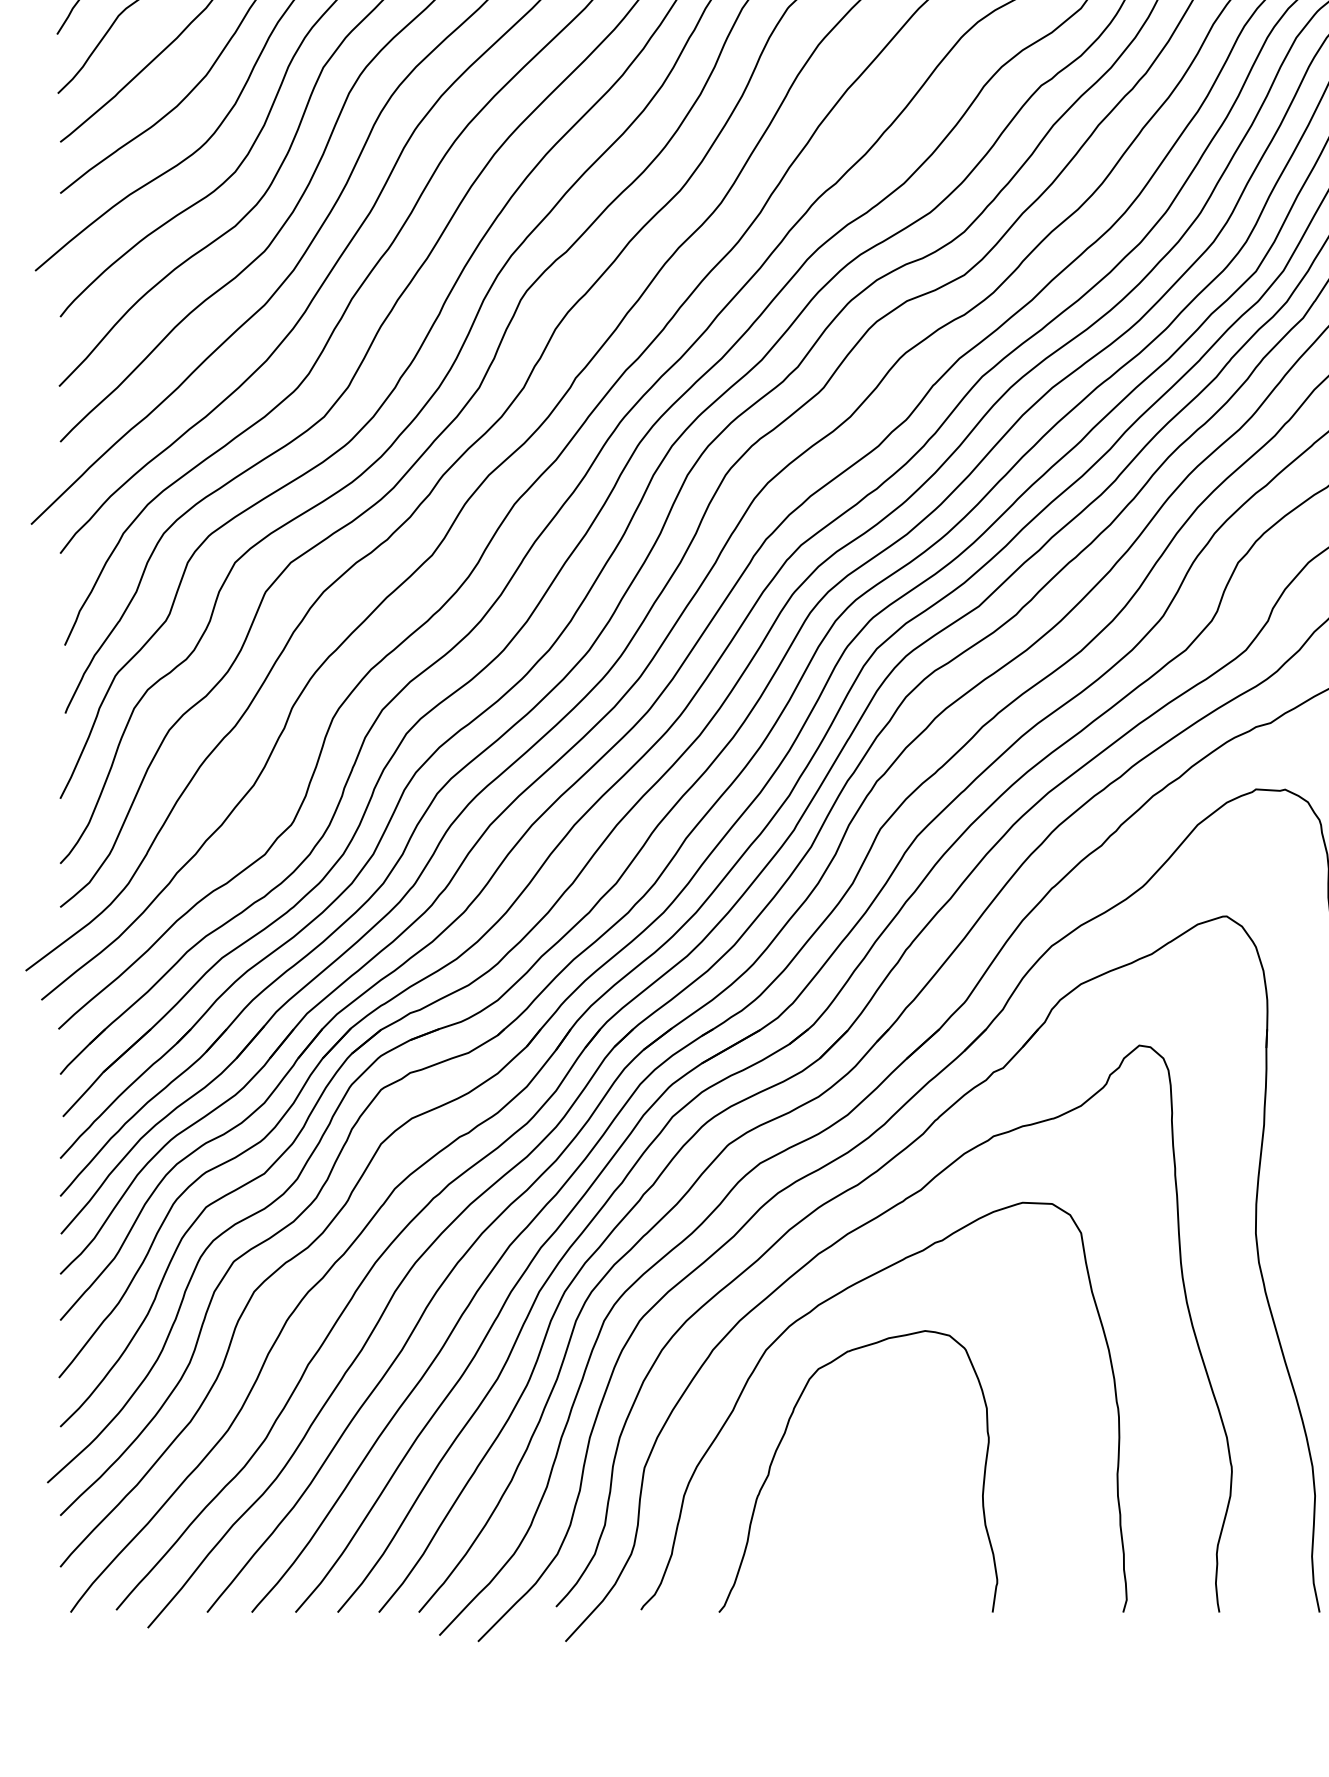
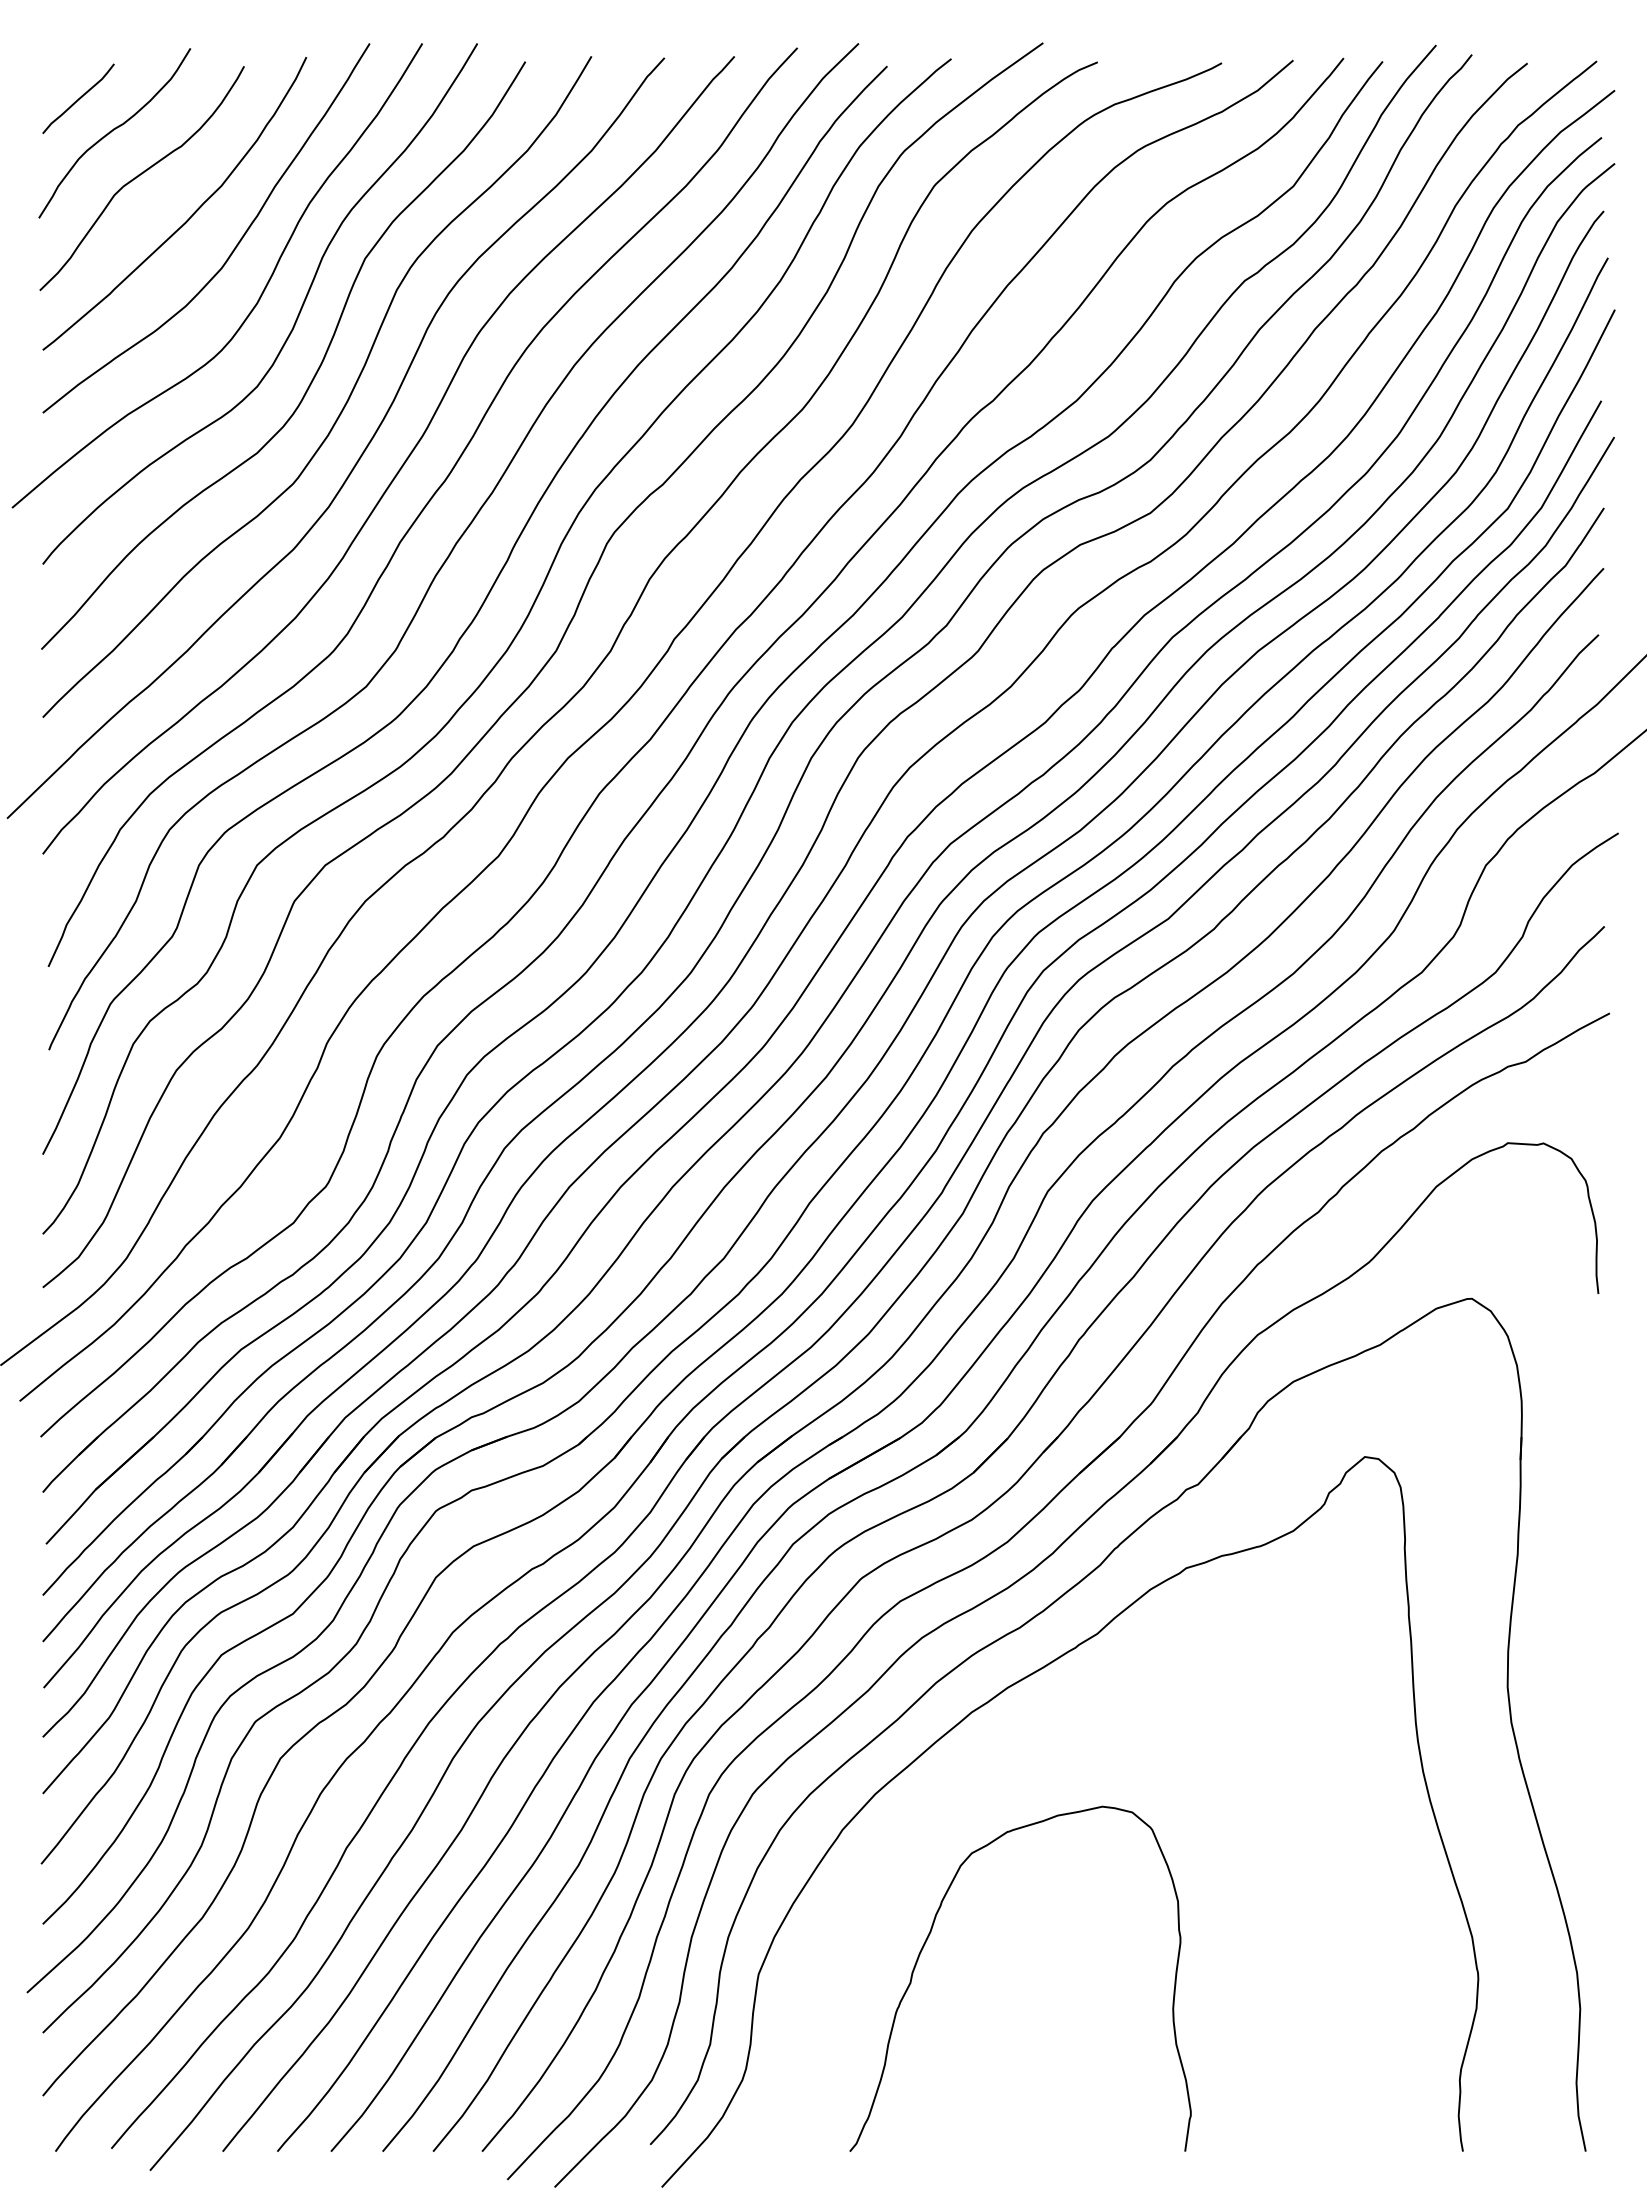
curve: (811, 1312) -> (963, 1783), removed

